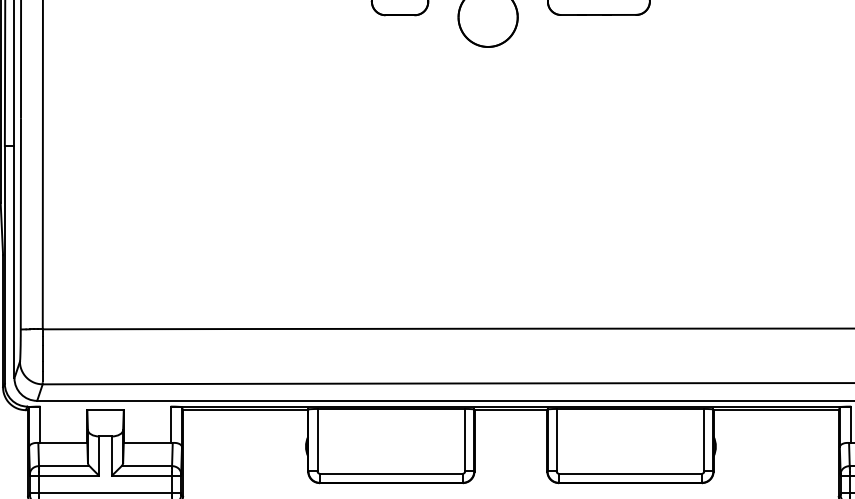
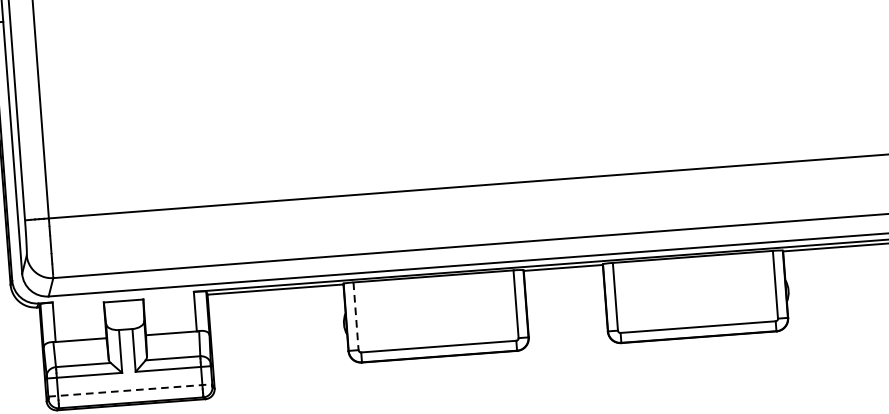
line: (317, 440) -> (355, 316), solid -> dashed
line: (105, 492) -> (130, 390), solid -> dashed

